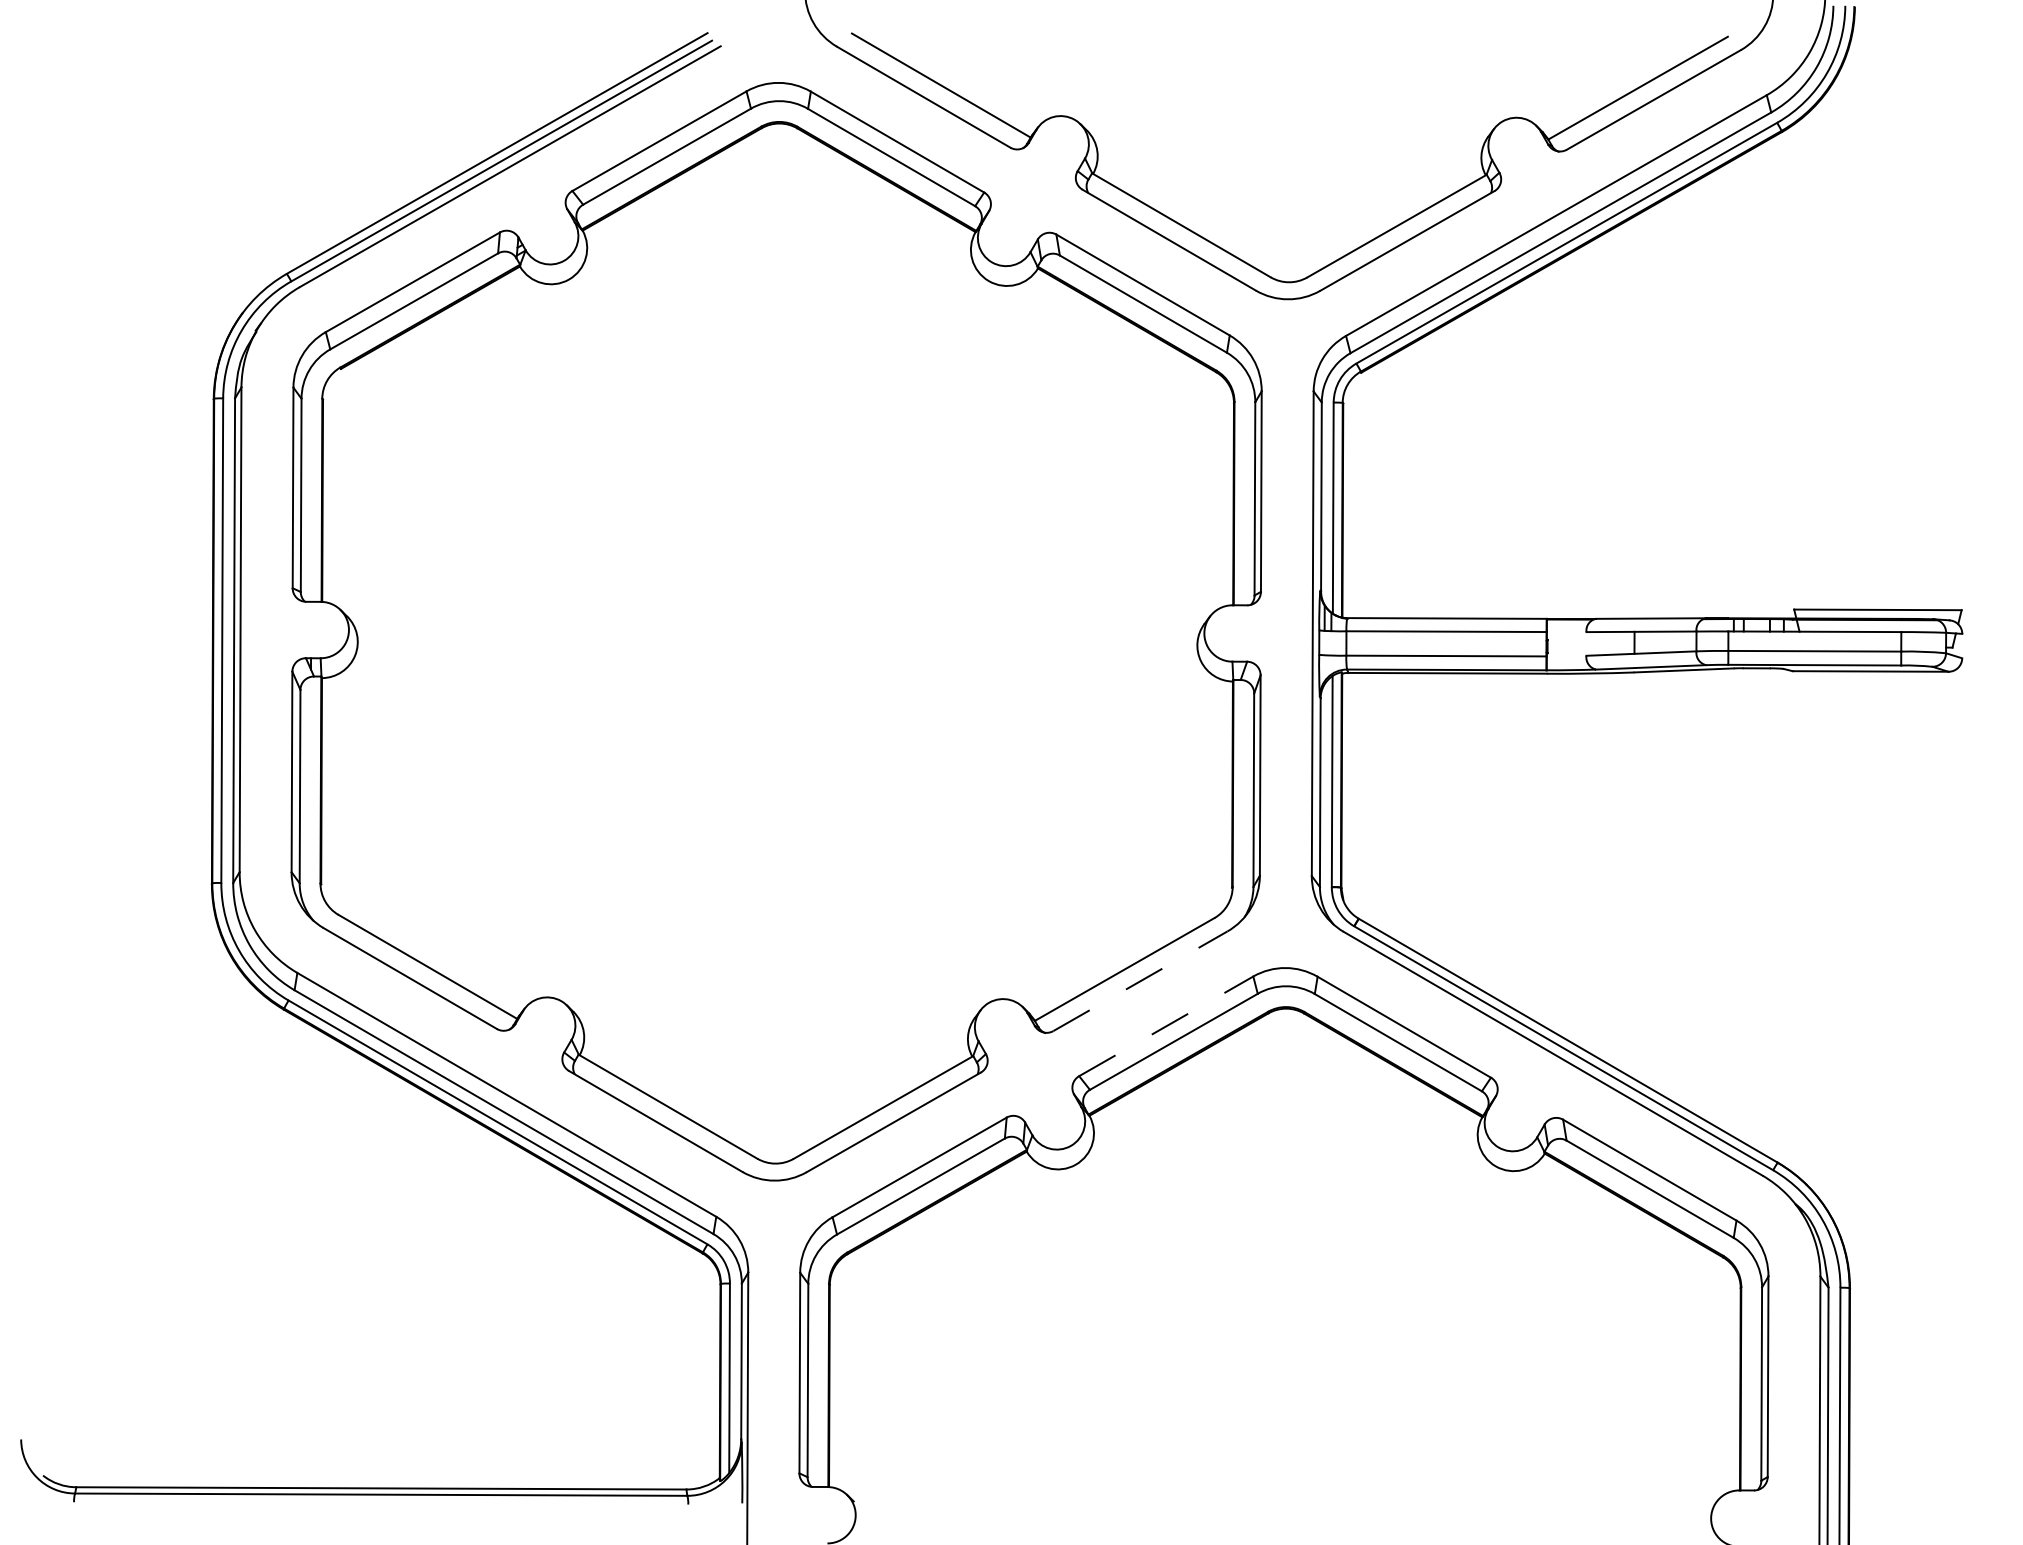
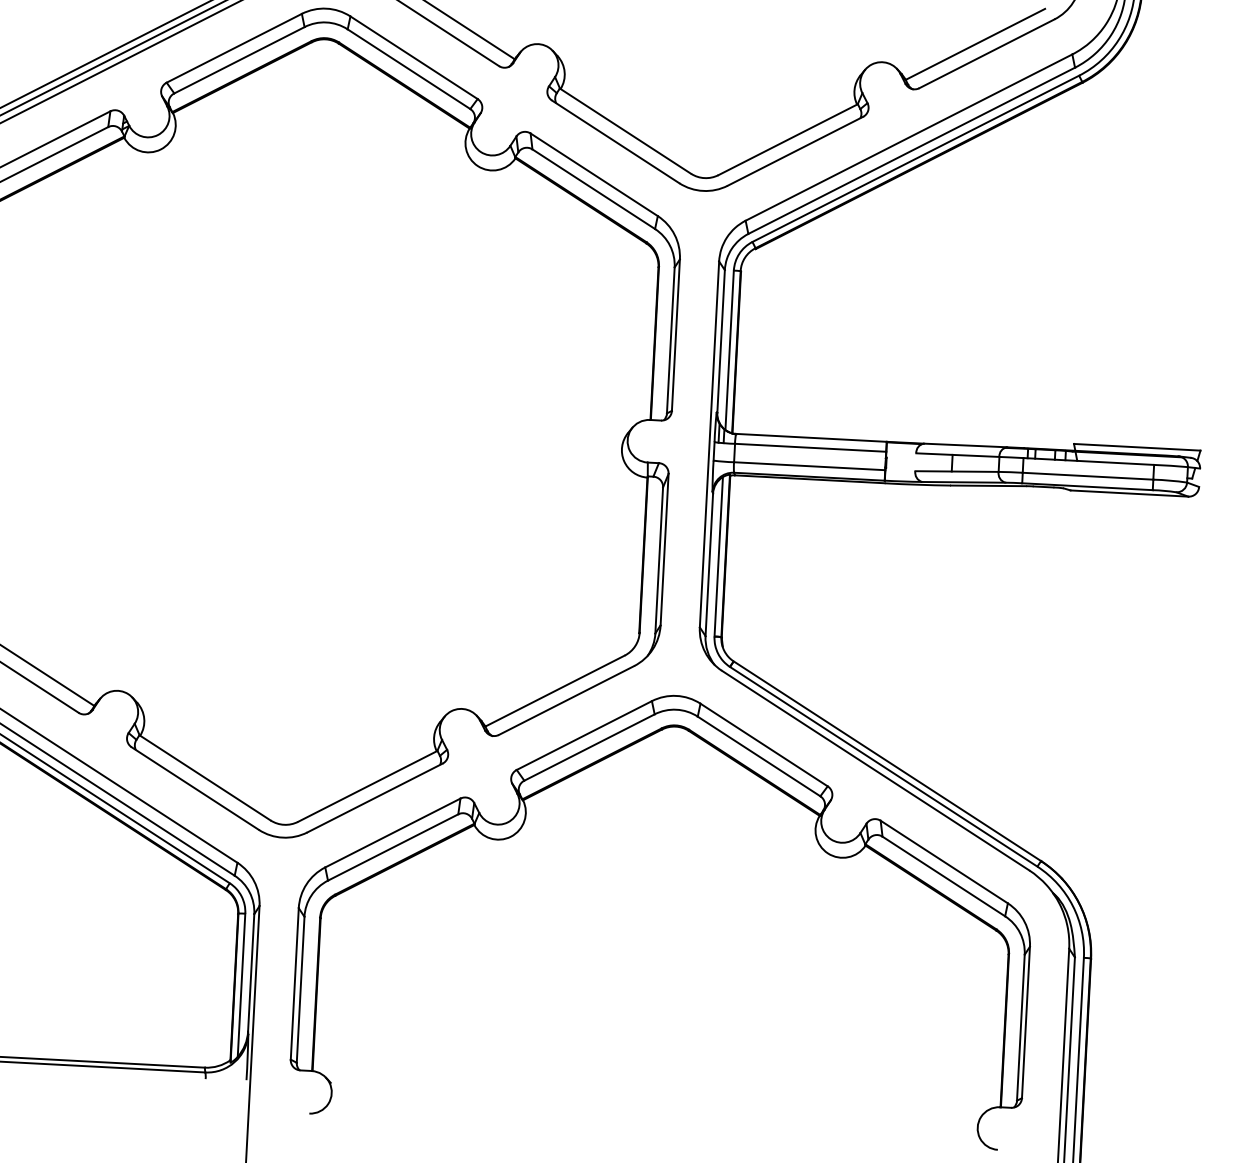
line: (1140, 981) -> (566, 700), dashed -> solid
line: (1166, 1026) -> (584, 735), dashed -> solid

